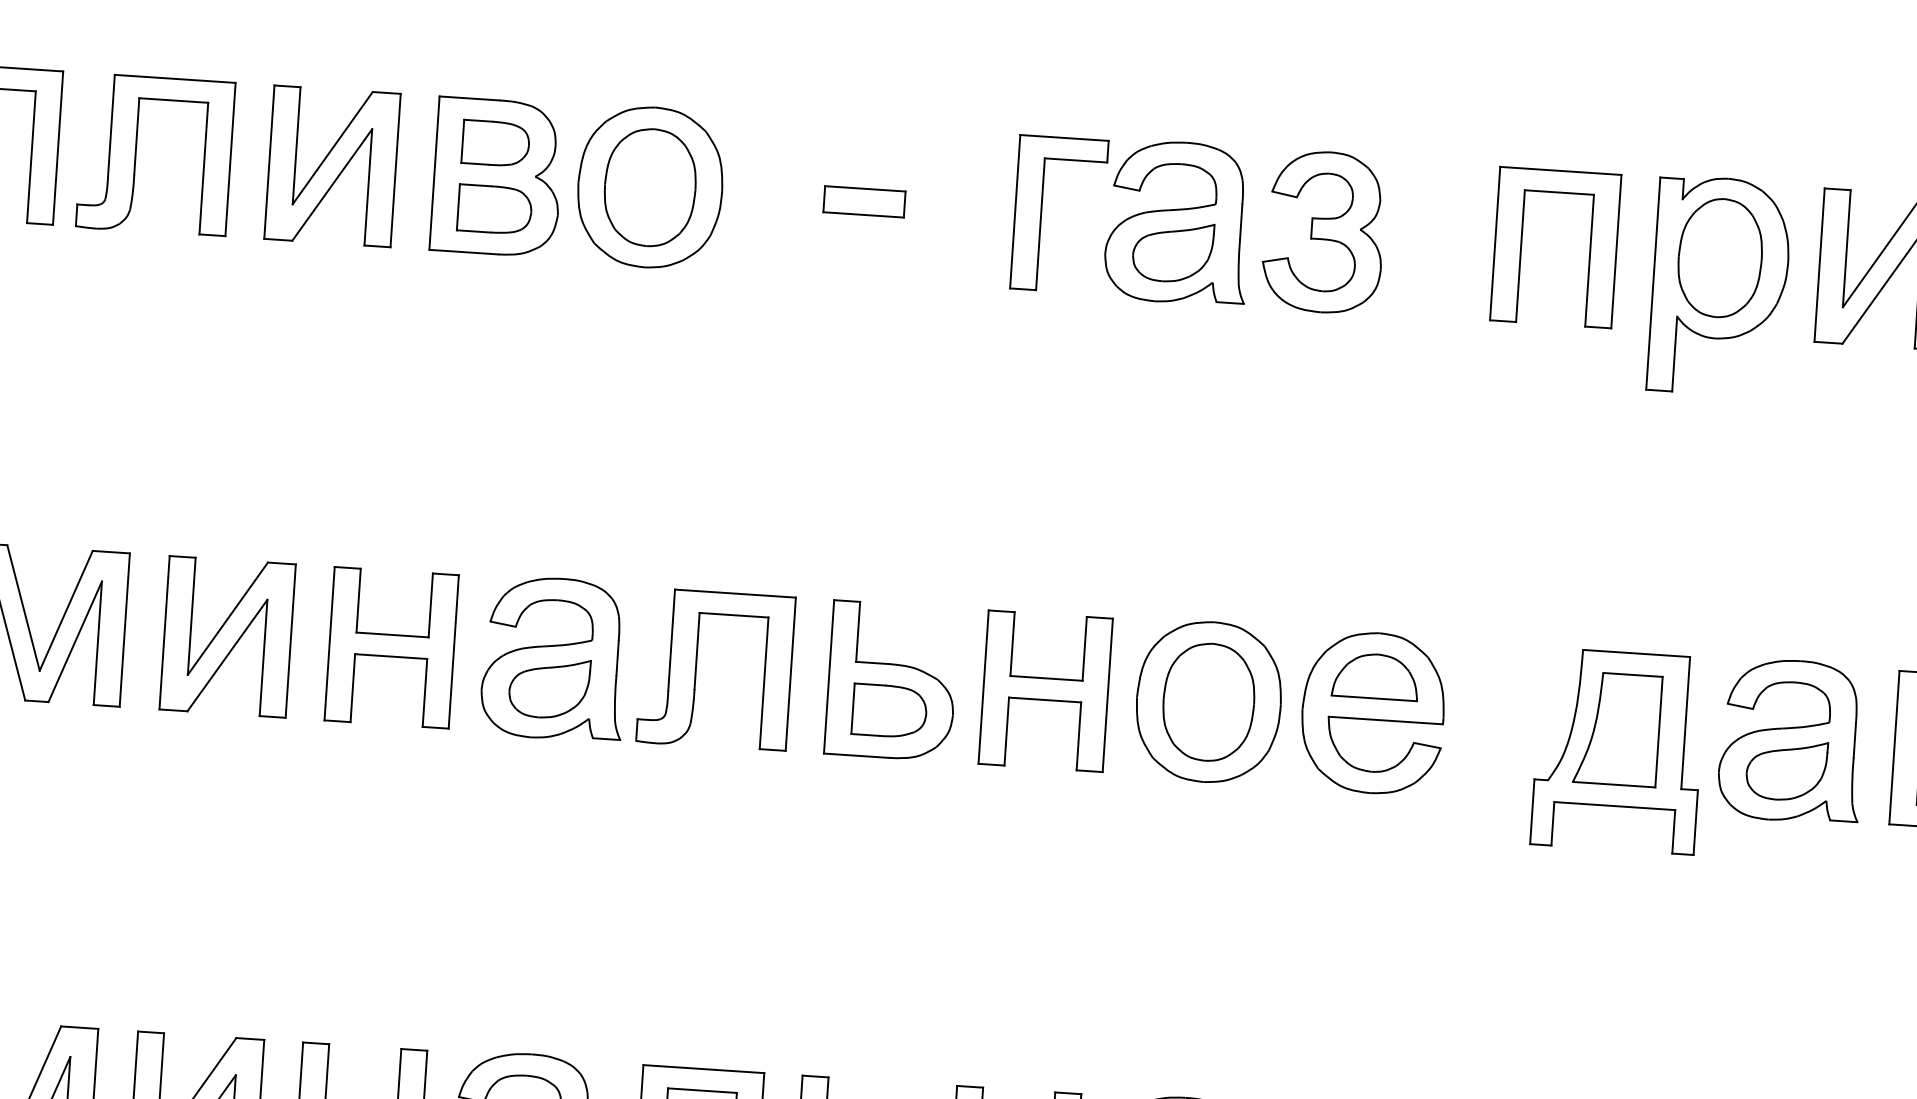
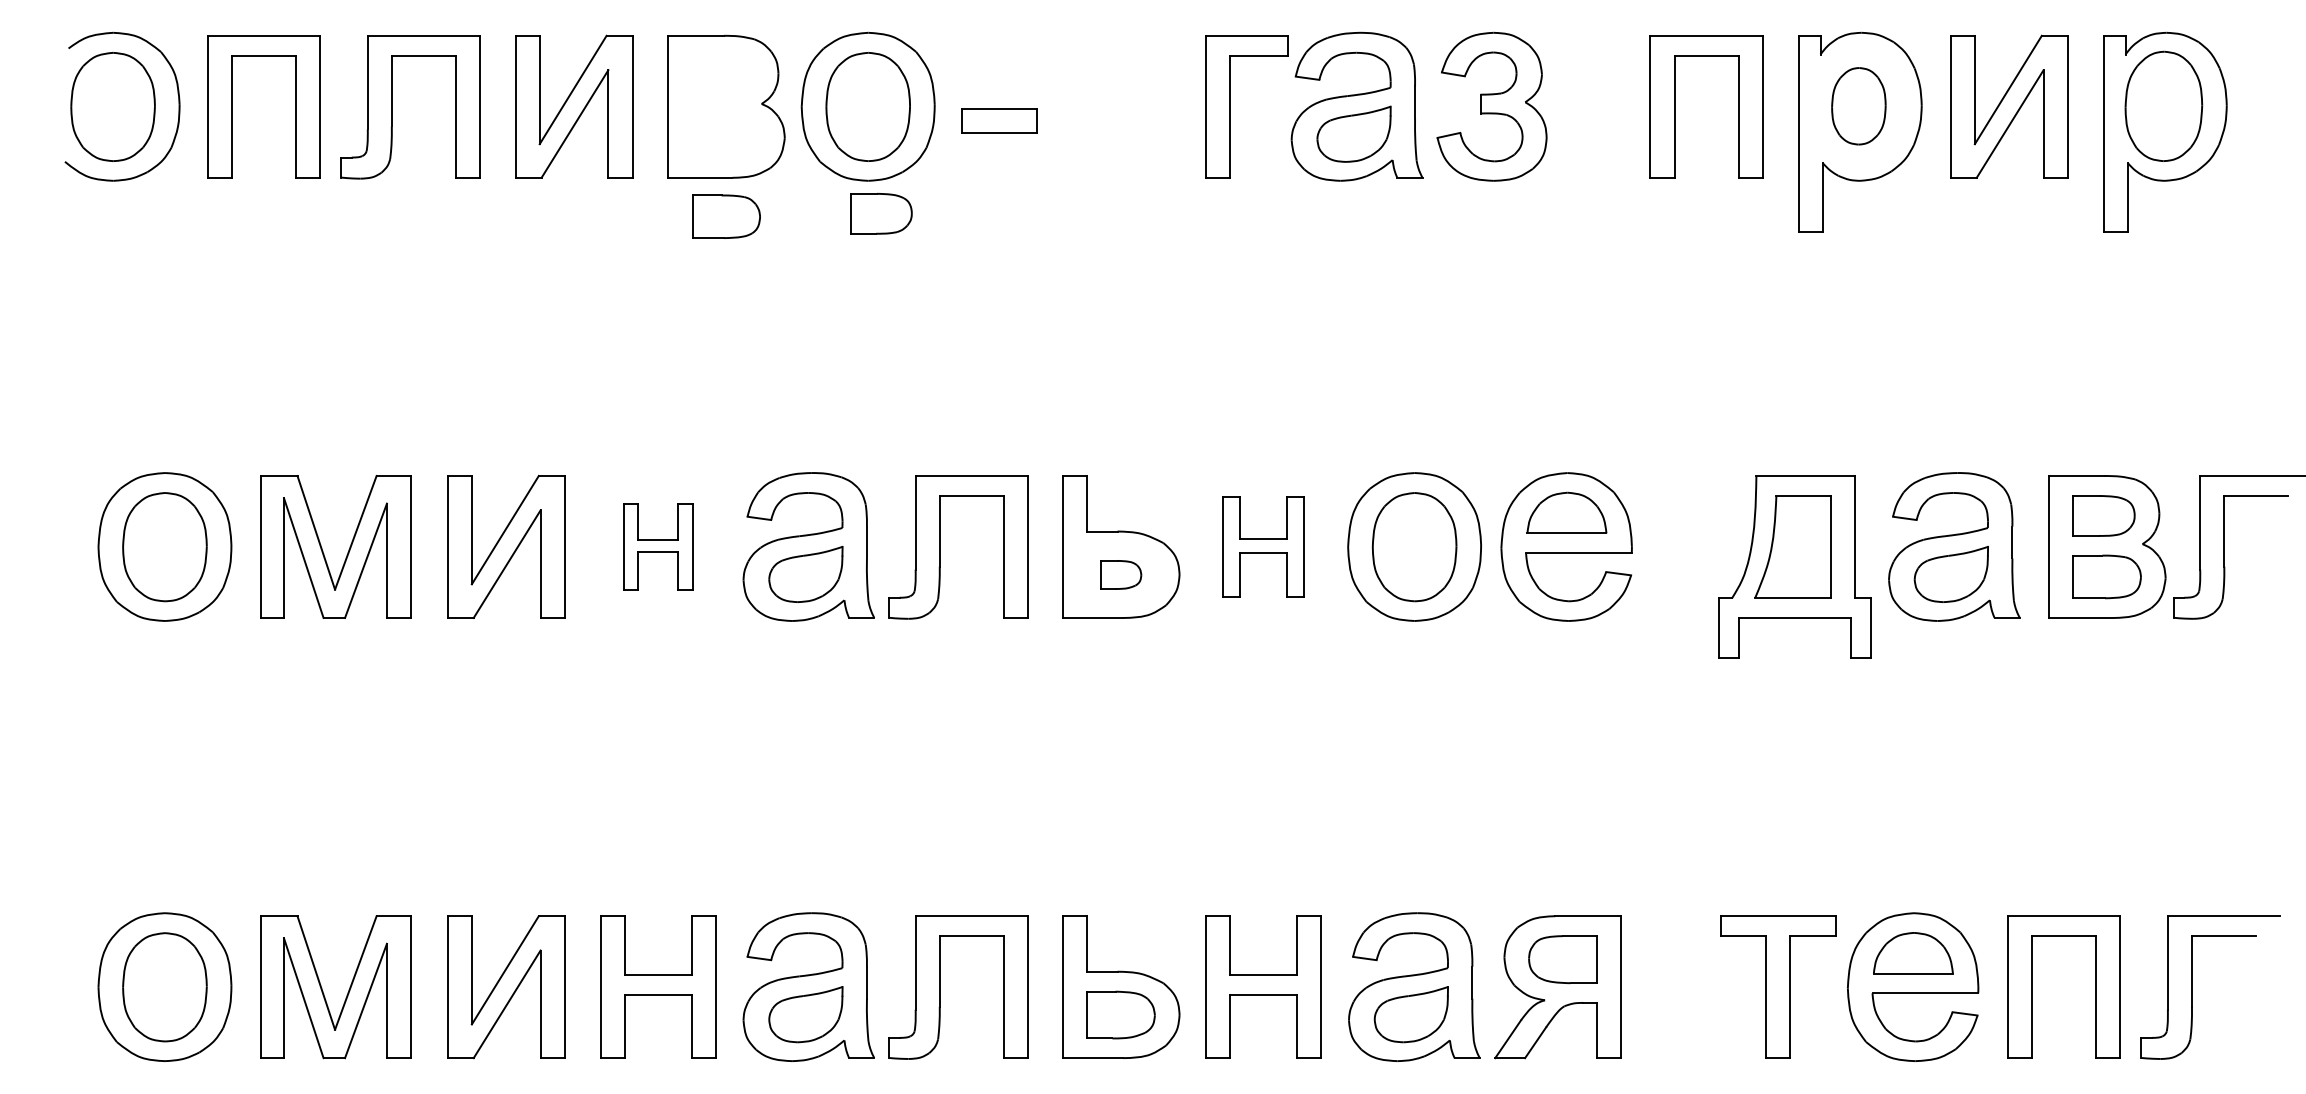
part: (496, 143) -> (881, 213), moved
part: (864, 201) -> (999, 120), moved
part: (495, 209) -> (726, 216), moved
part: (1719, 257) -> (1858, 105), size x0.7
part: (392, 647) -> (658, 546), size x0.6
part: (1045, 690) -> (1263, 546), size x0.7
part: (889, 710) -> (1120, 574), size x0.6

